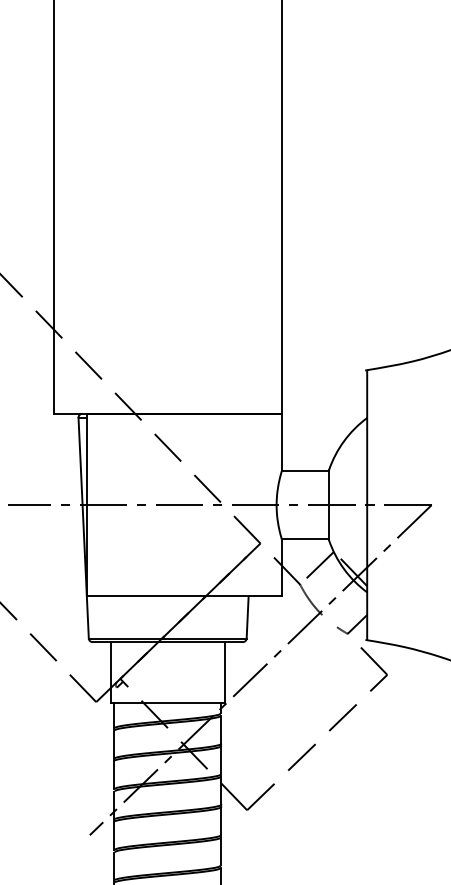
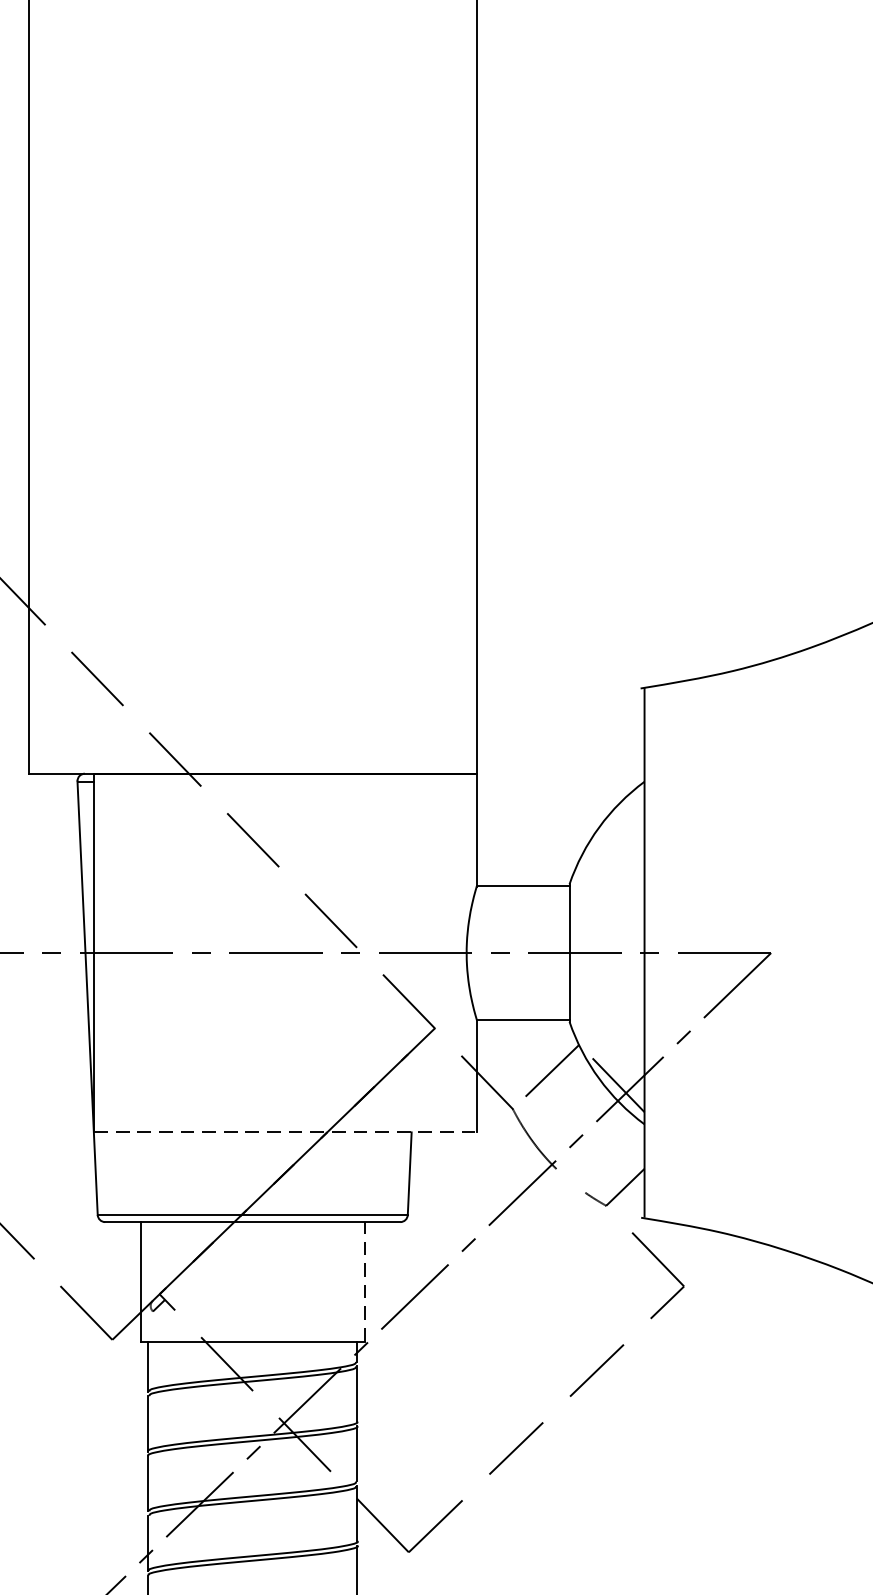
line: (184, 596) -> (285, 1132), solid -> dashed
line: (224, 672) -> (364, 1281), solid -> dashed

